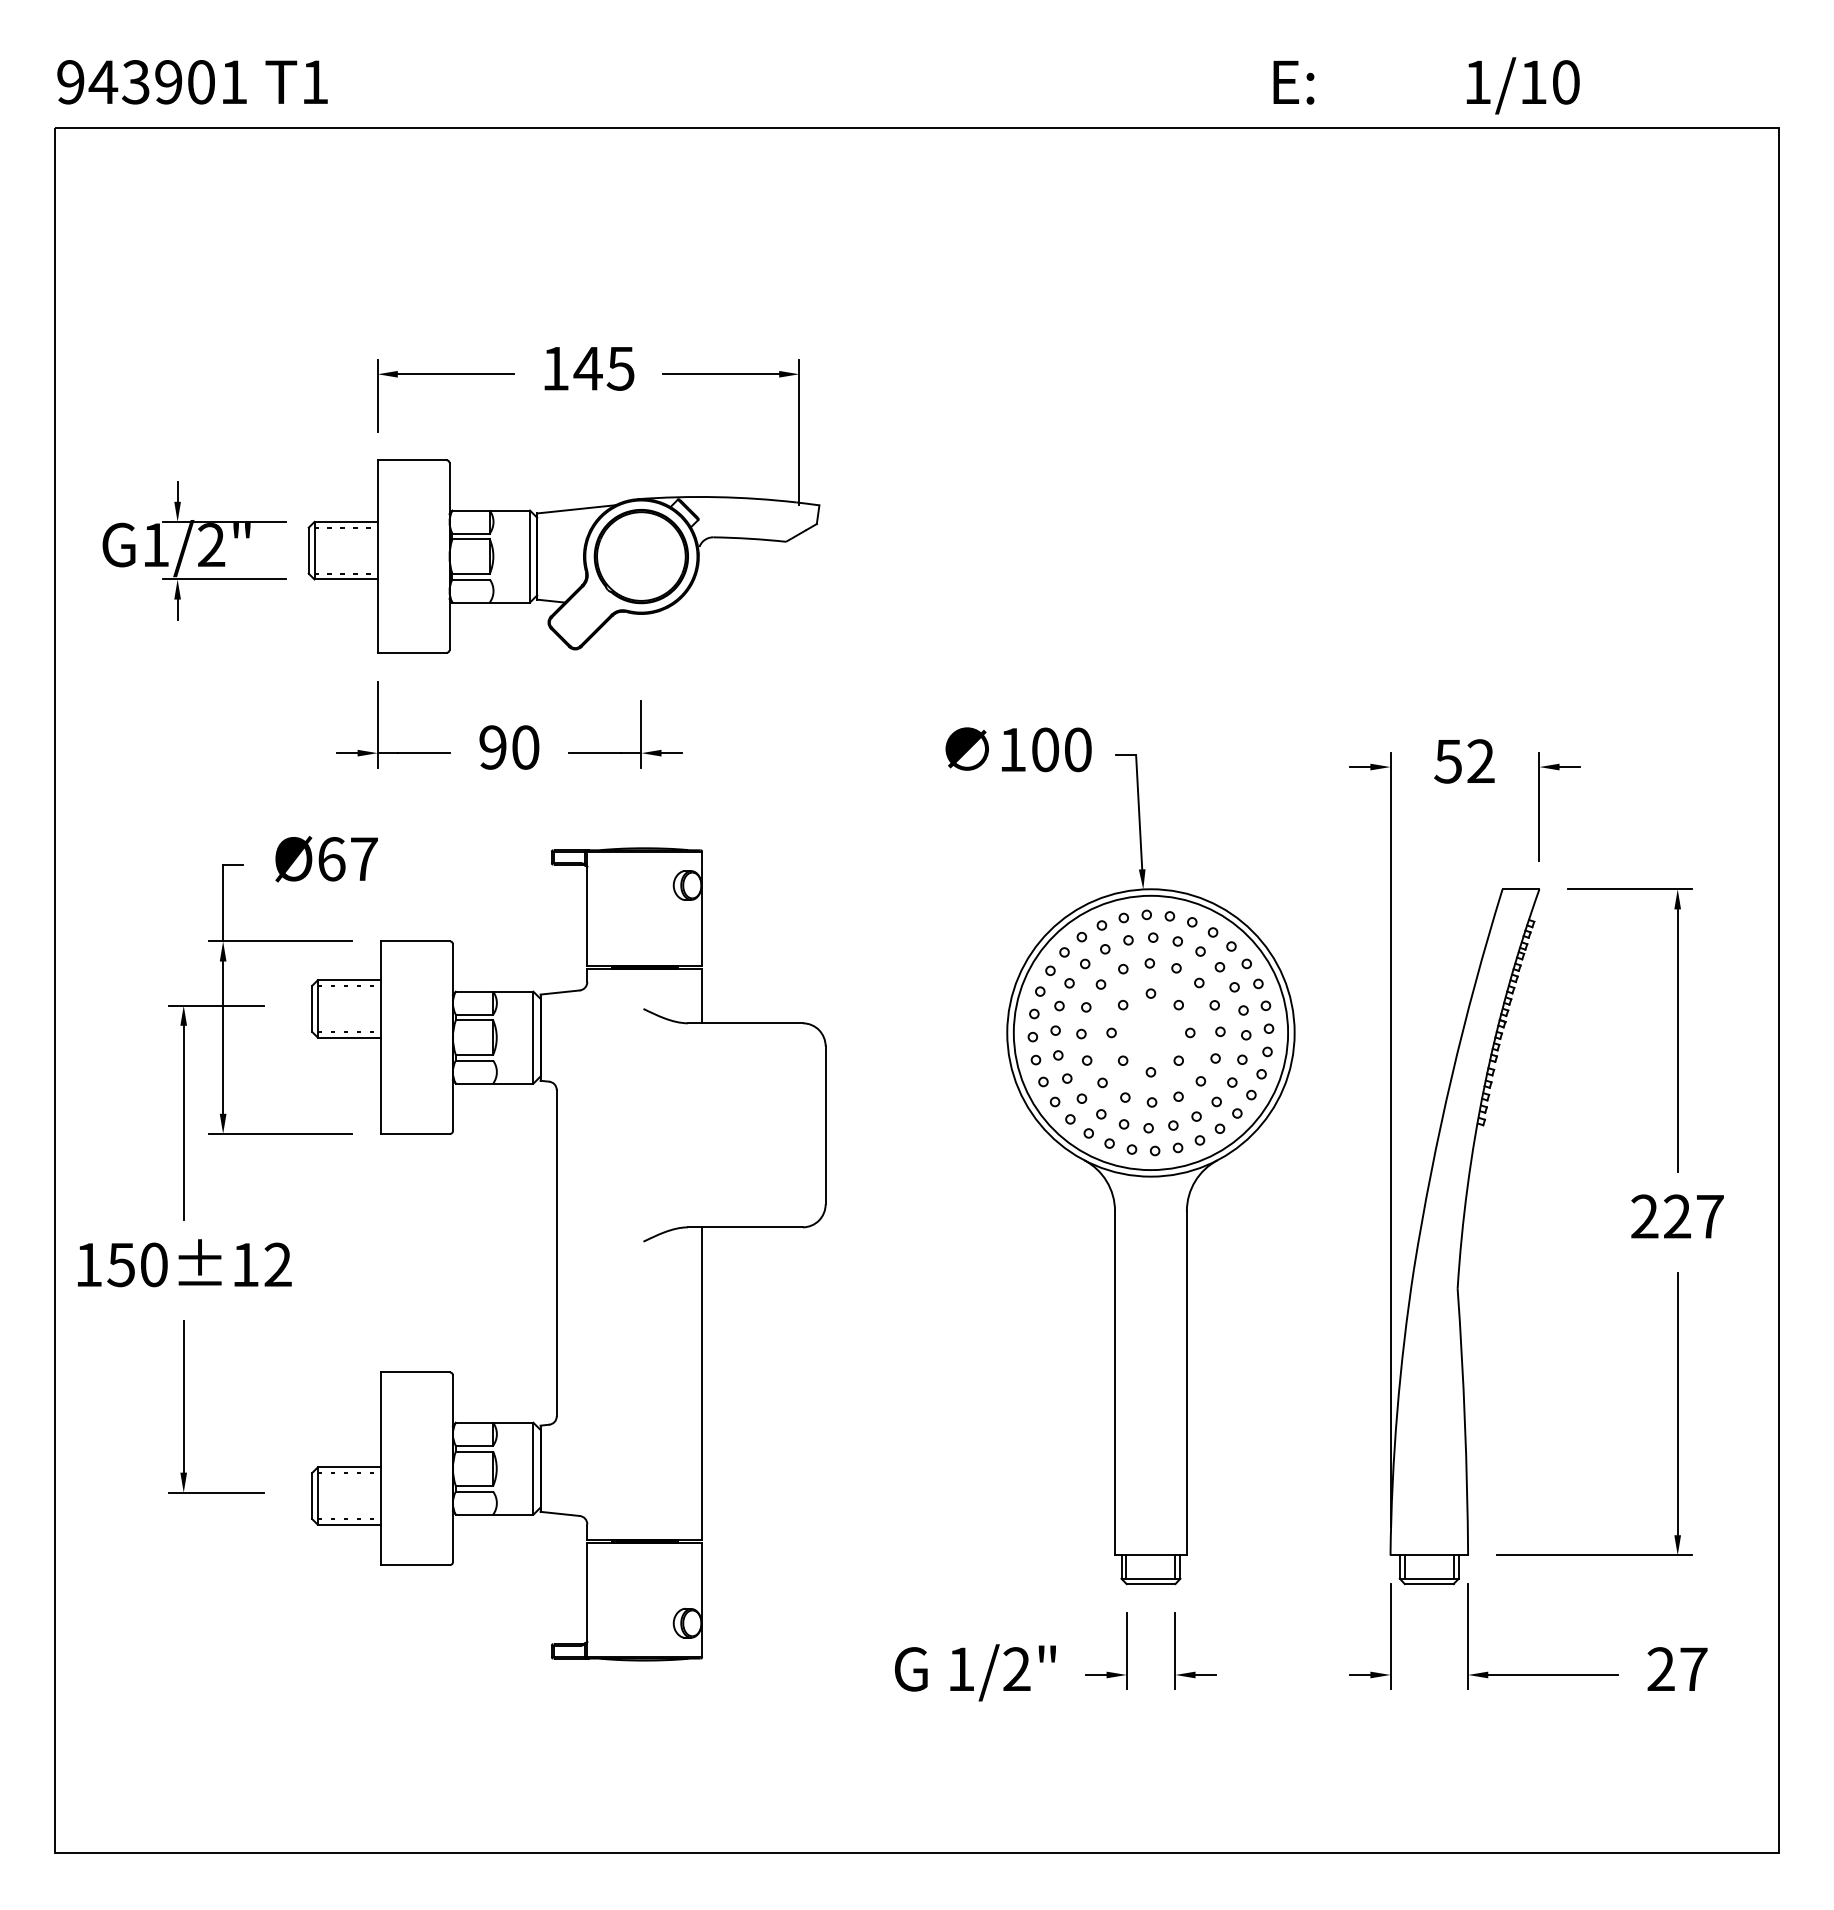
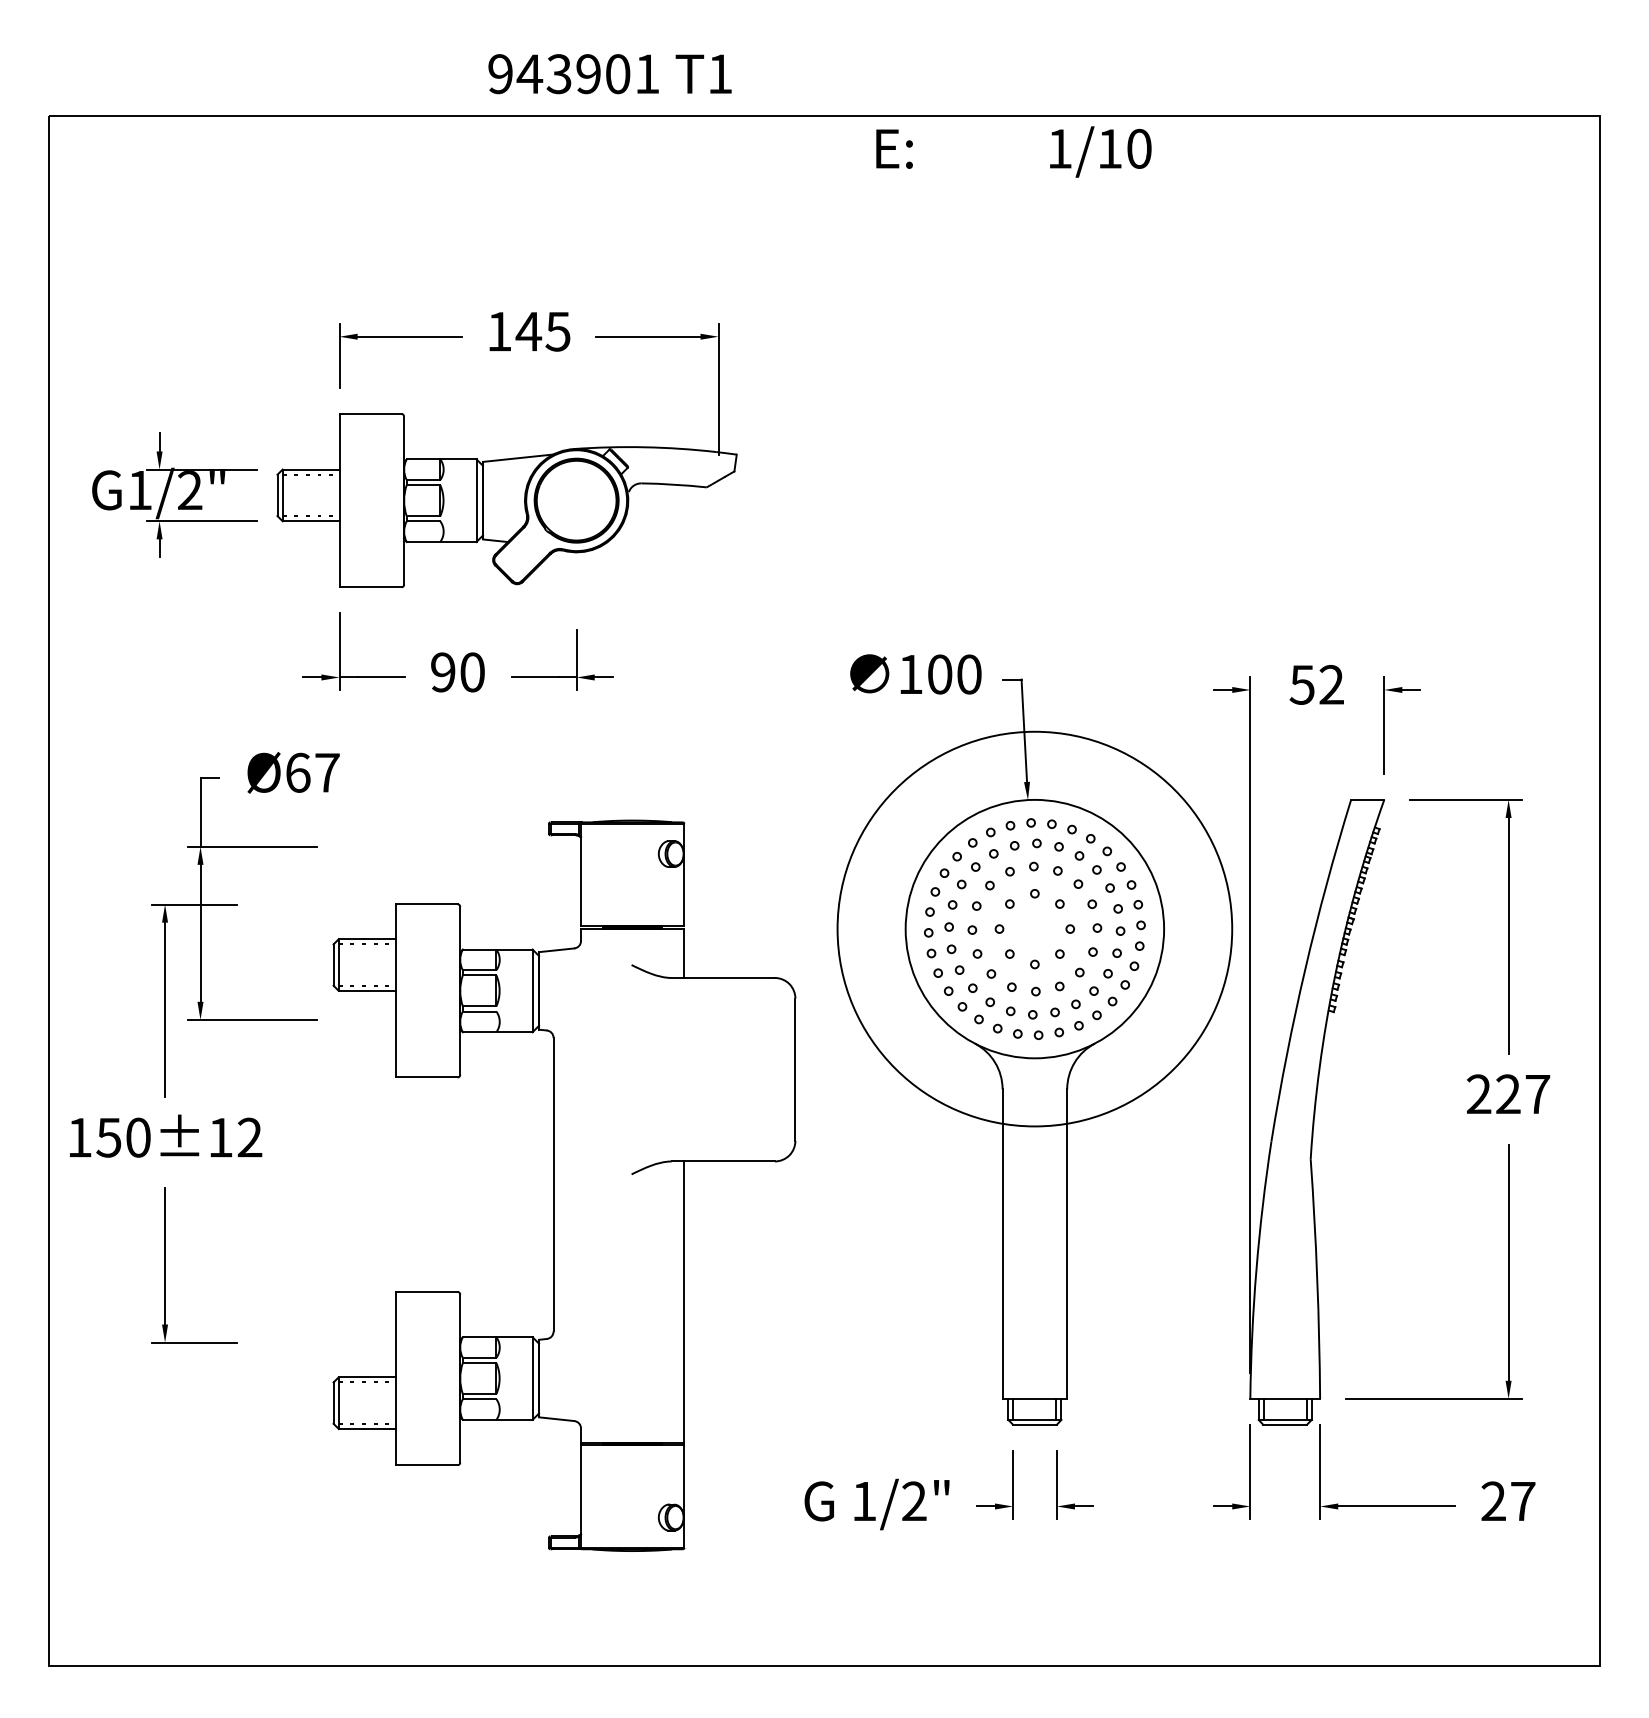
text: (192, 82) -> (610, 74), moved
text: (1426, 85) -> (1013, 151), moved
circle: (1150, 1032) -> (1034, 928), size x1.6
part: (568, 1254) -> (564, 1185), moved

